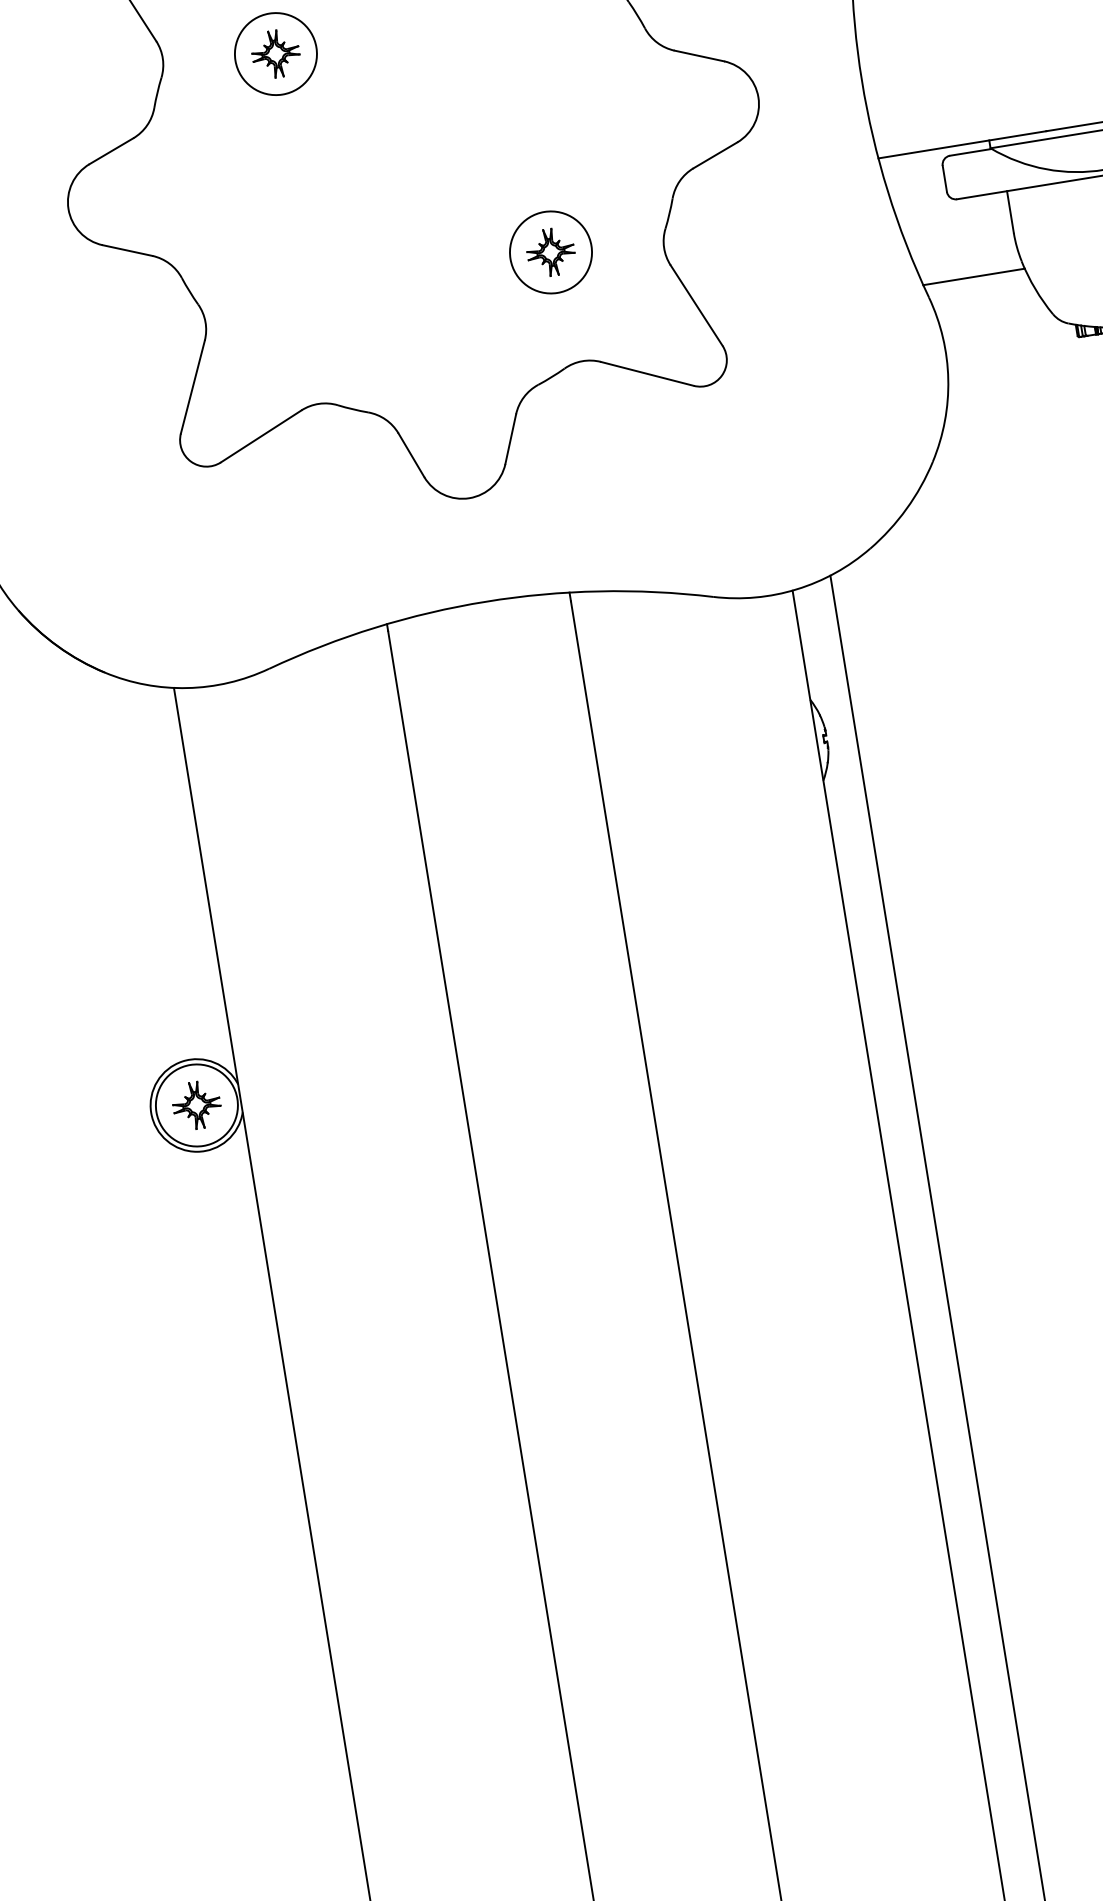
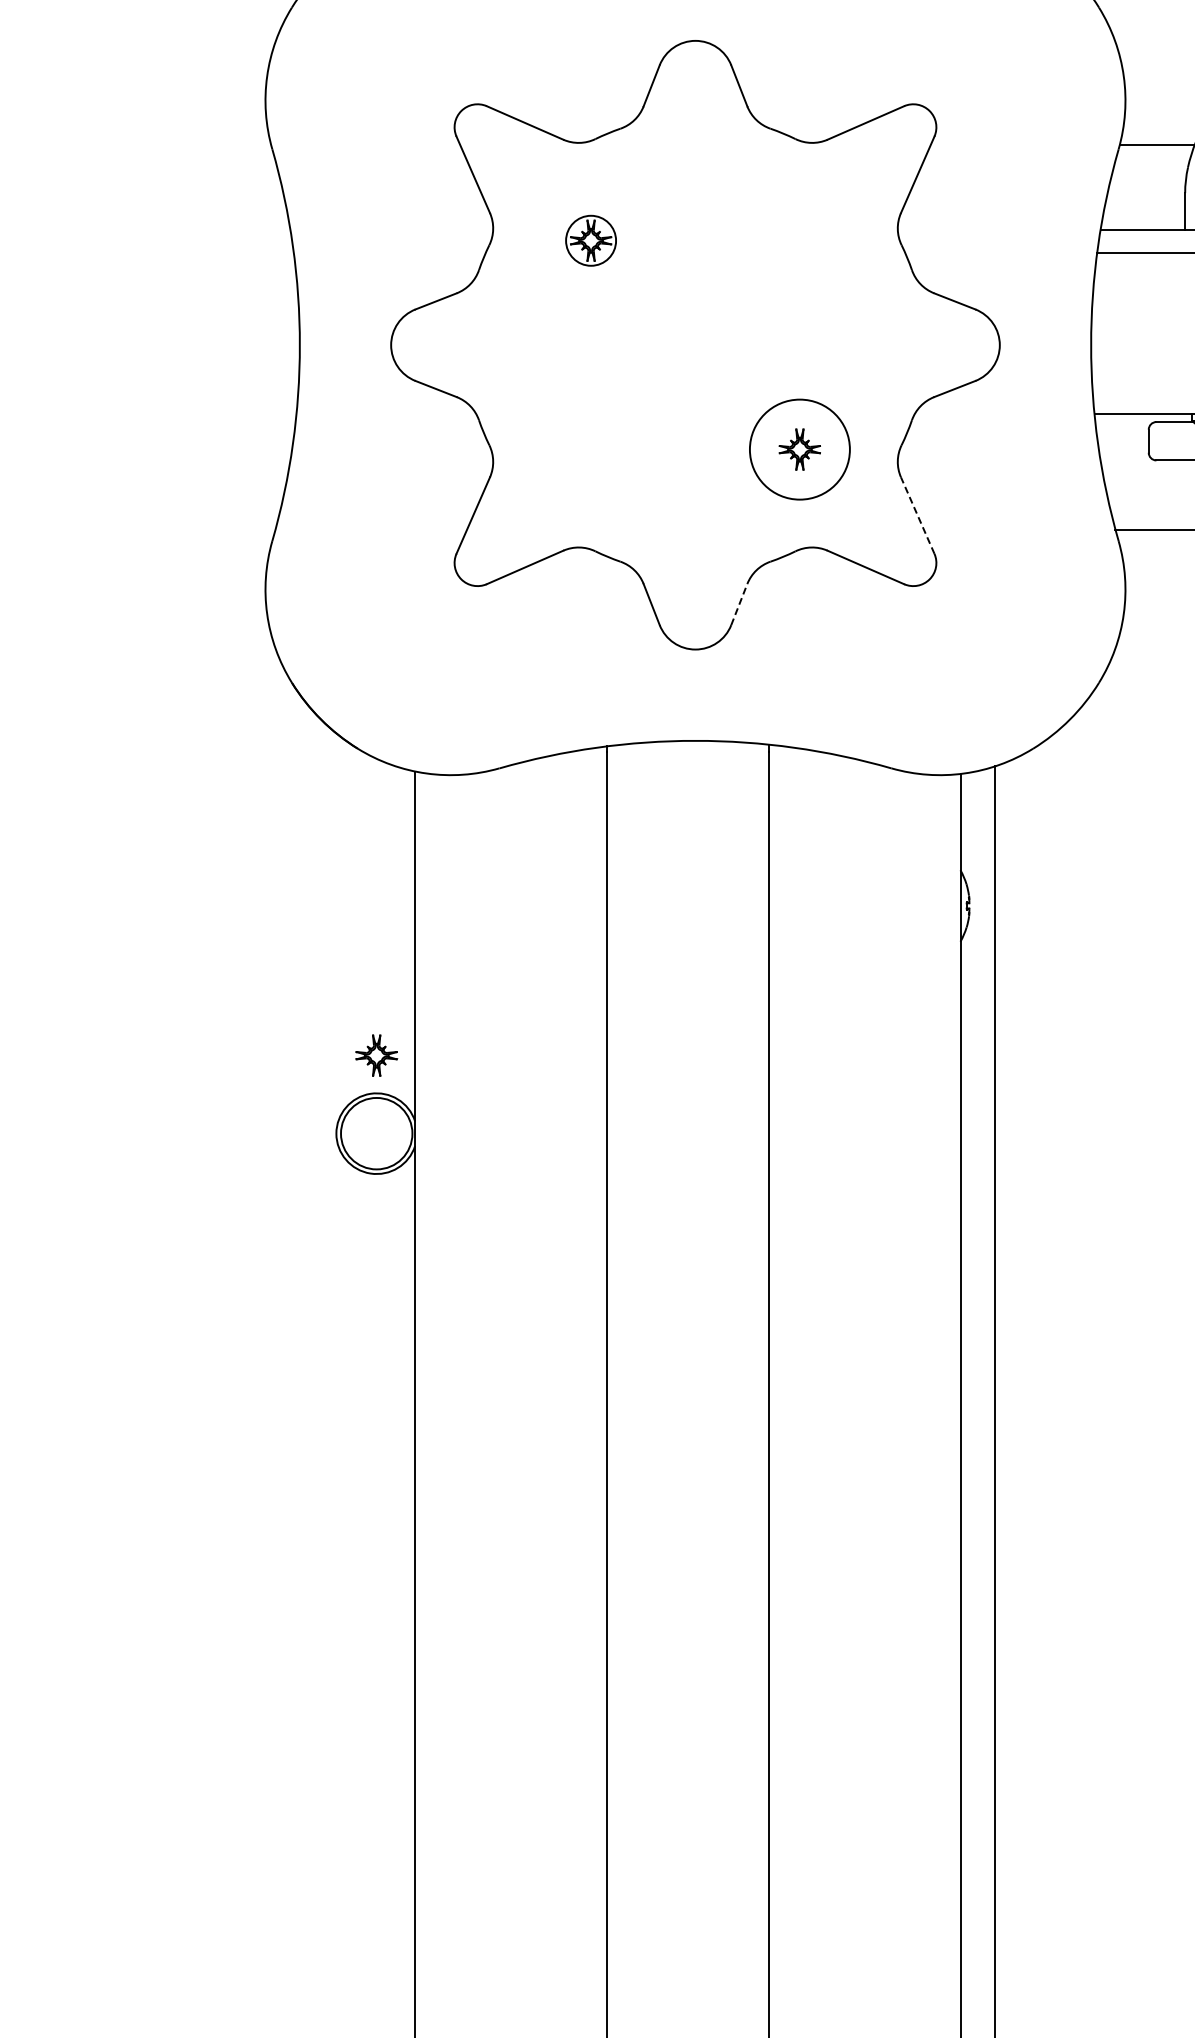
circle: (275, 53) -> (590, 240), size x0.7
circle: (550, 252) -> (799, 449), size x1.4
line: (696, 305) -> (917, 515), solid -> dashed
line: (510, 439) -> (739, 604), solid -> dashed
part: (196, 1105) -> (376, 1055), moved

